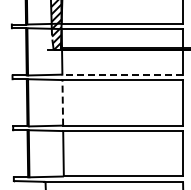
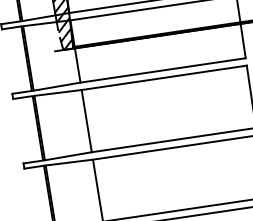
line: (122, 74) -> (162, 70), dashed -> solid
line: (62, 102) -> (86, 120), dashed -> solid

